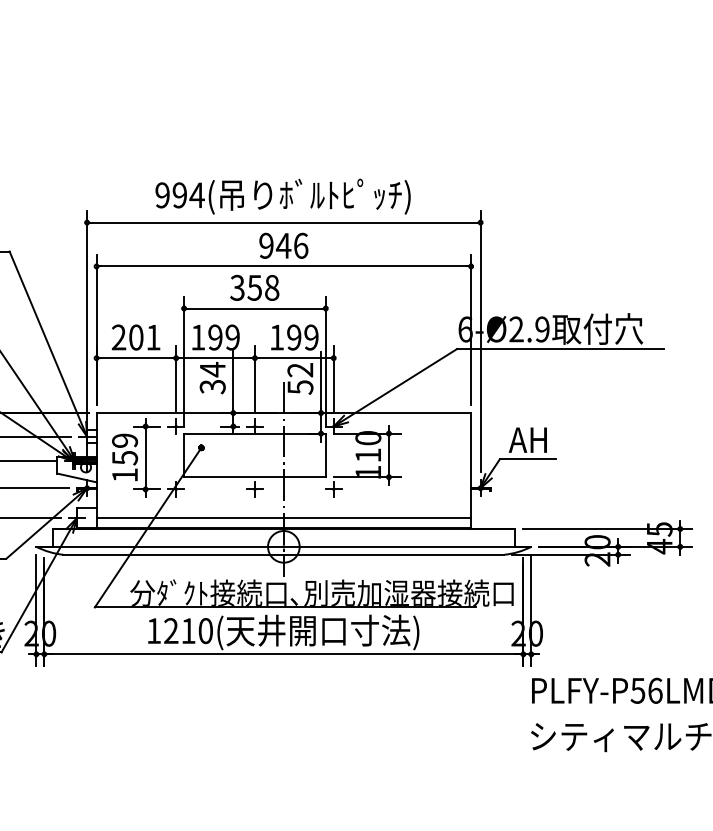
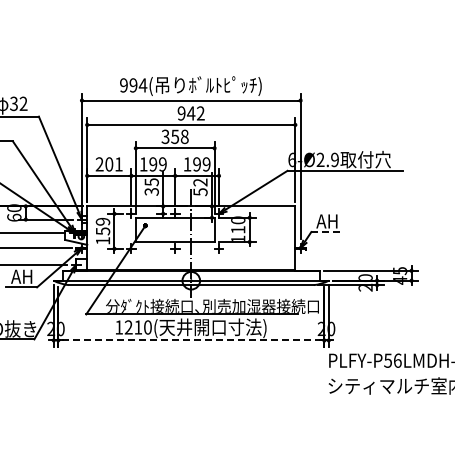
text: (300, 245) -> (200, 113), 946 -> 942
text: (212, 370) -> (151, 182), 34 -> 35
line: (527, 460) -> (326, 232), solid -> dashed
line: (284, 517) -> (191, 264), removed
line: (284, 654) -> (191, 340), solid -> dashed

